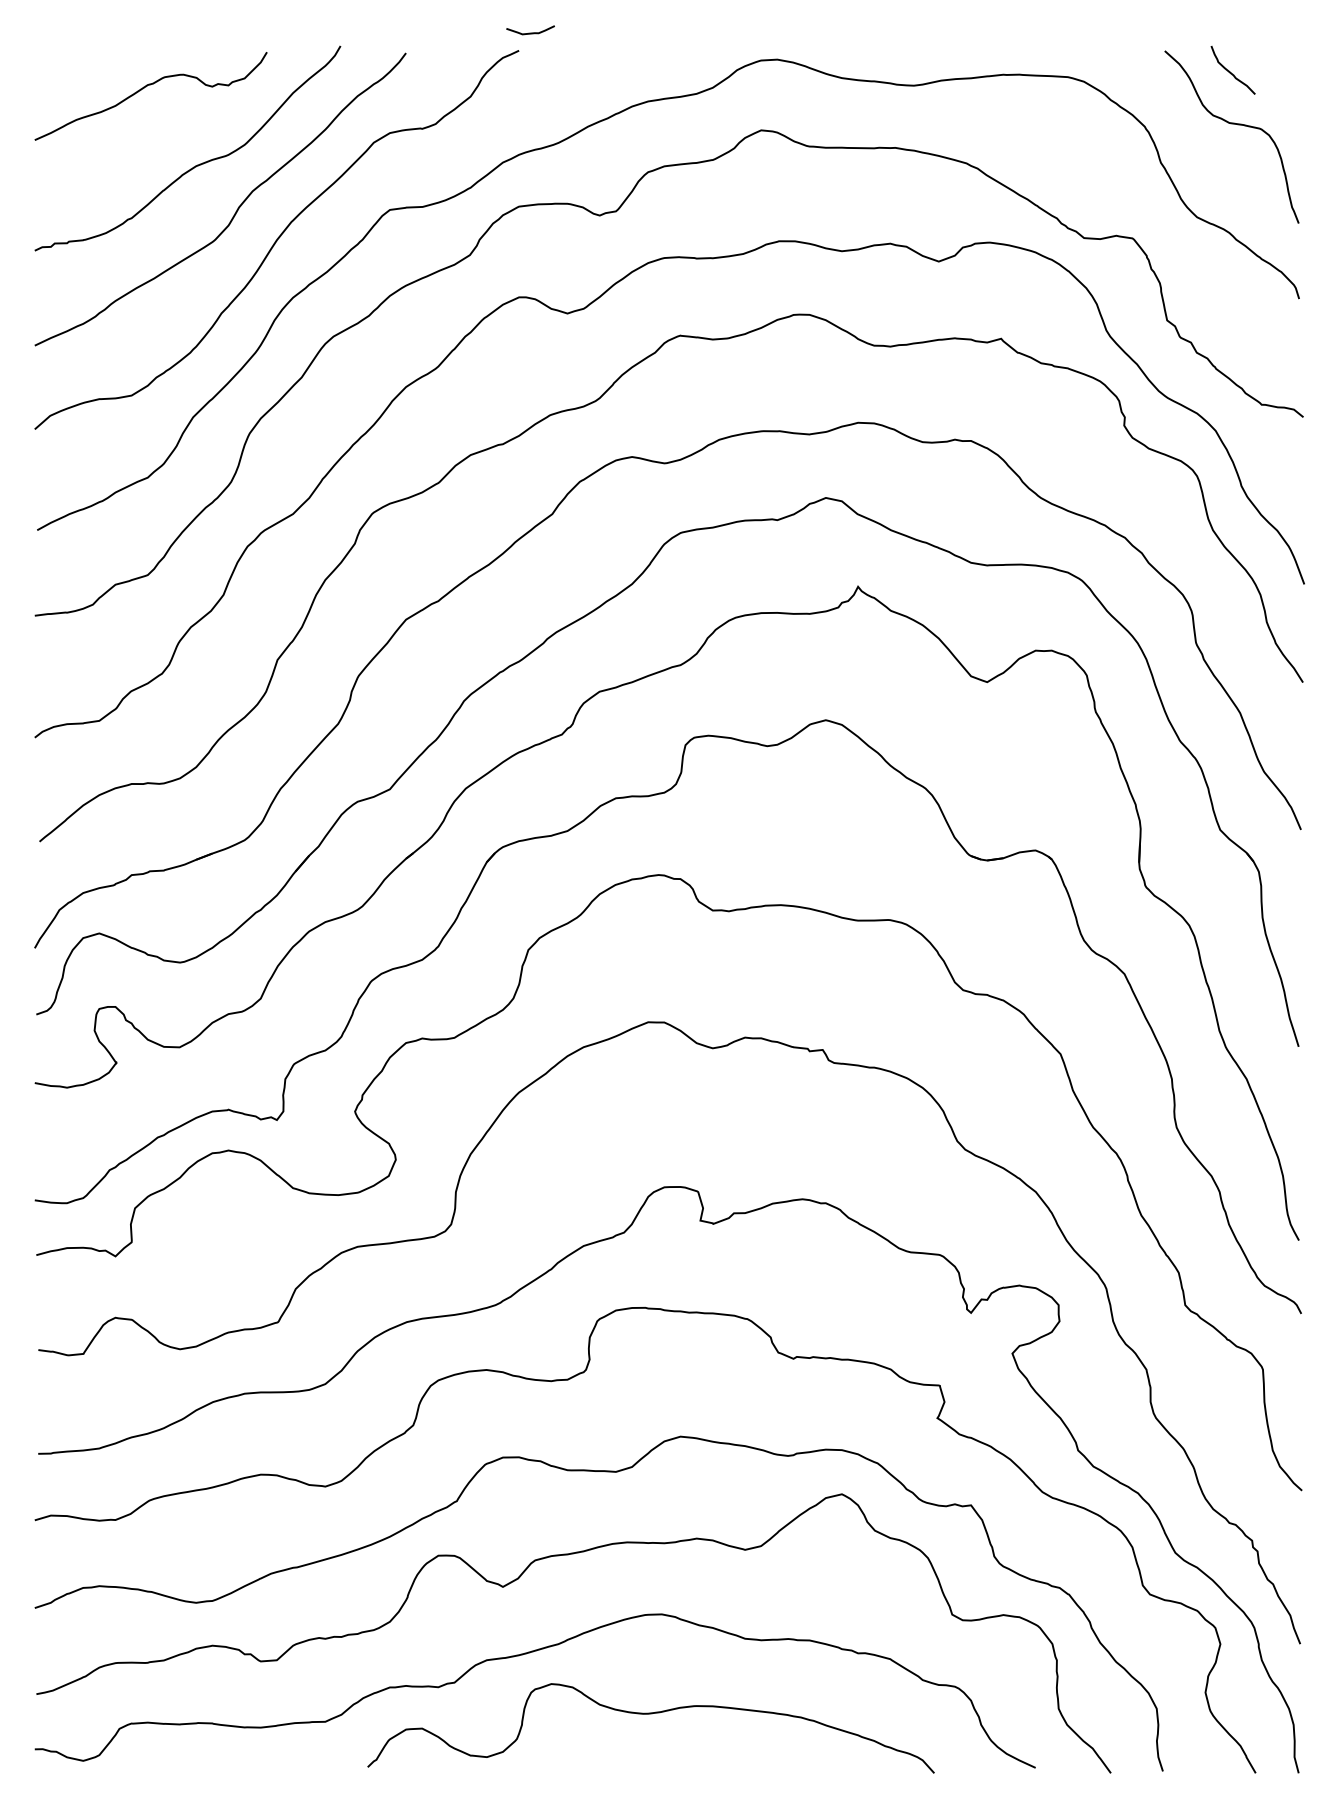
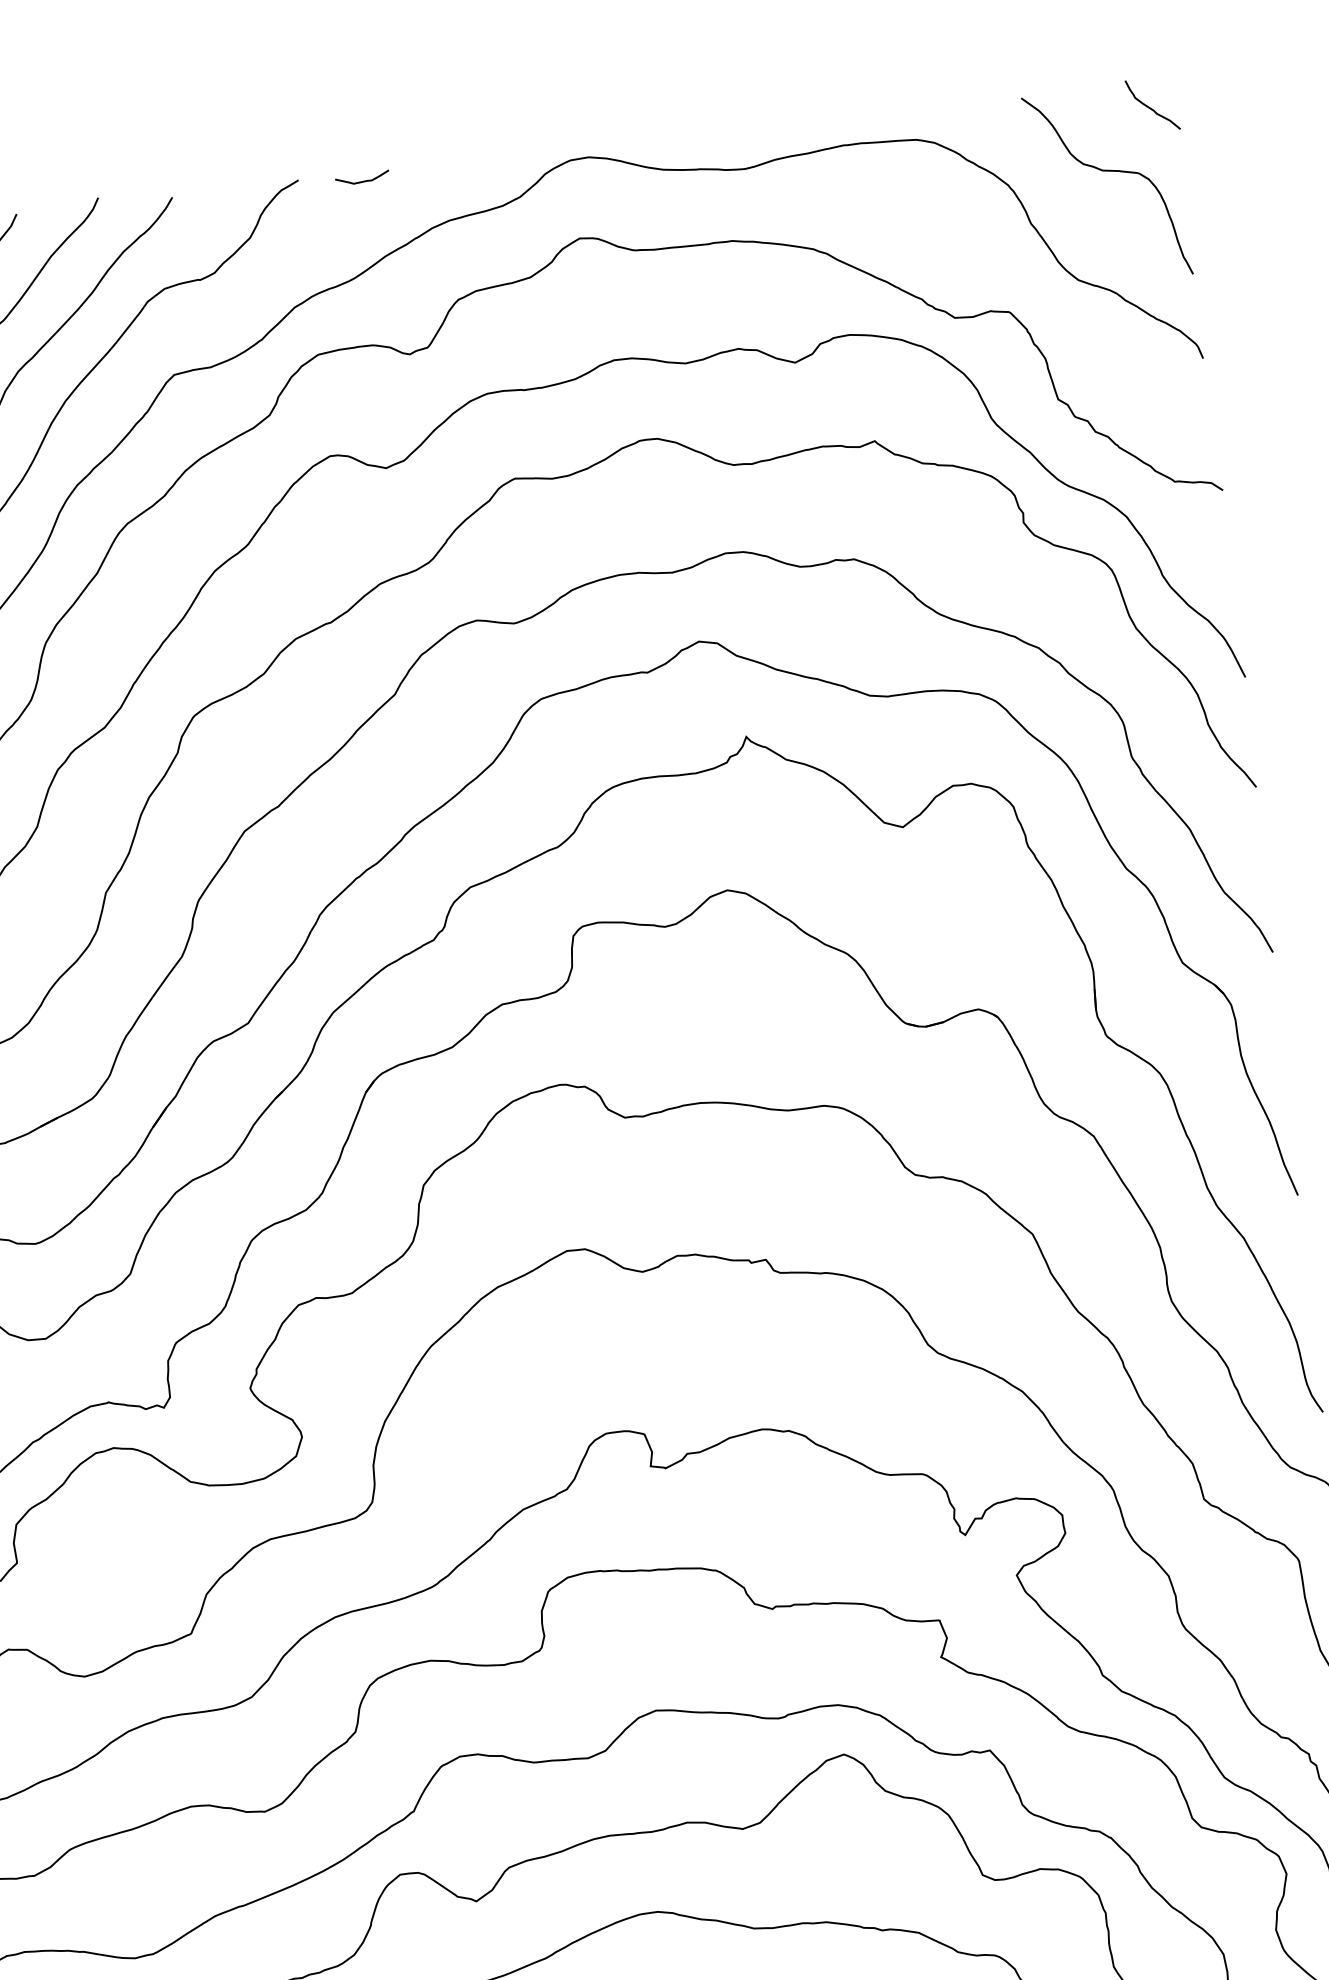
curve: (530, 32) -> (362, 180), moved
curve: (1230, 71) -> (1149, 106), moved

